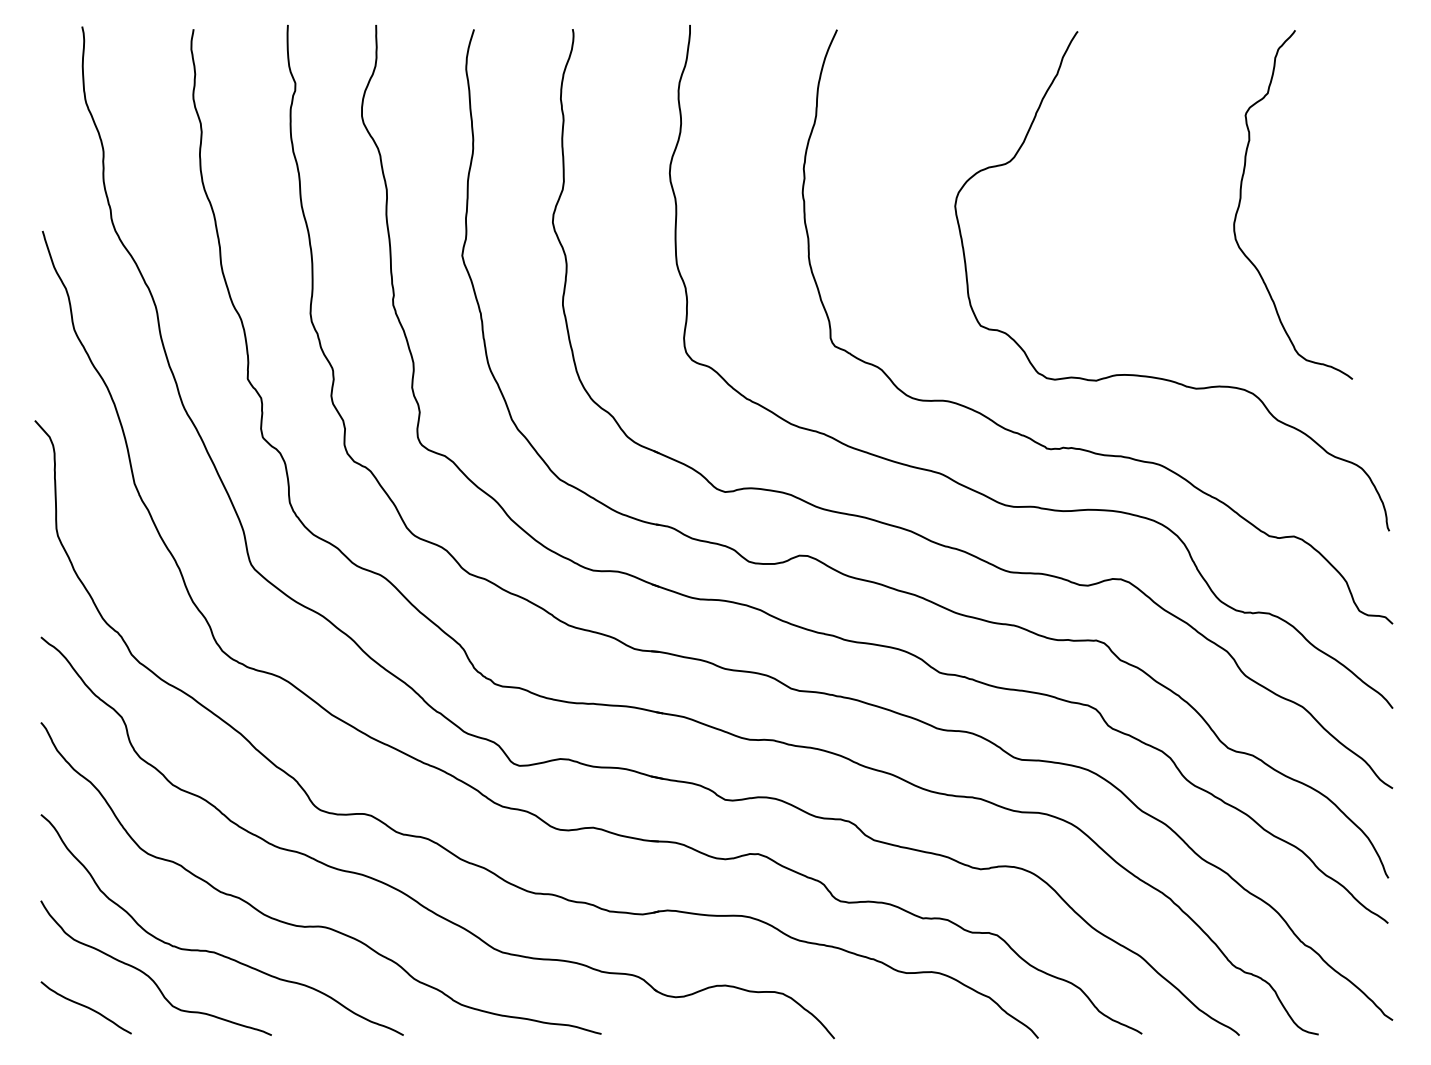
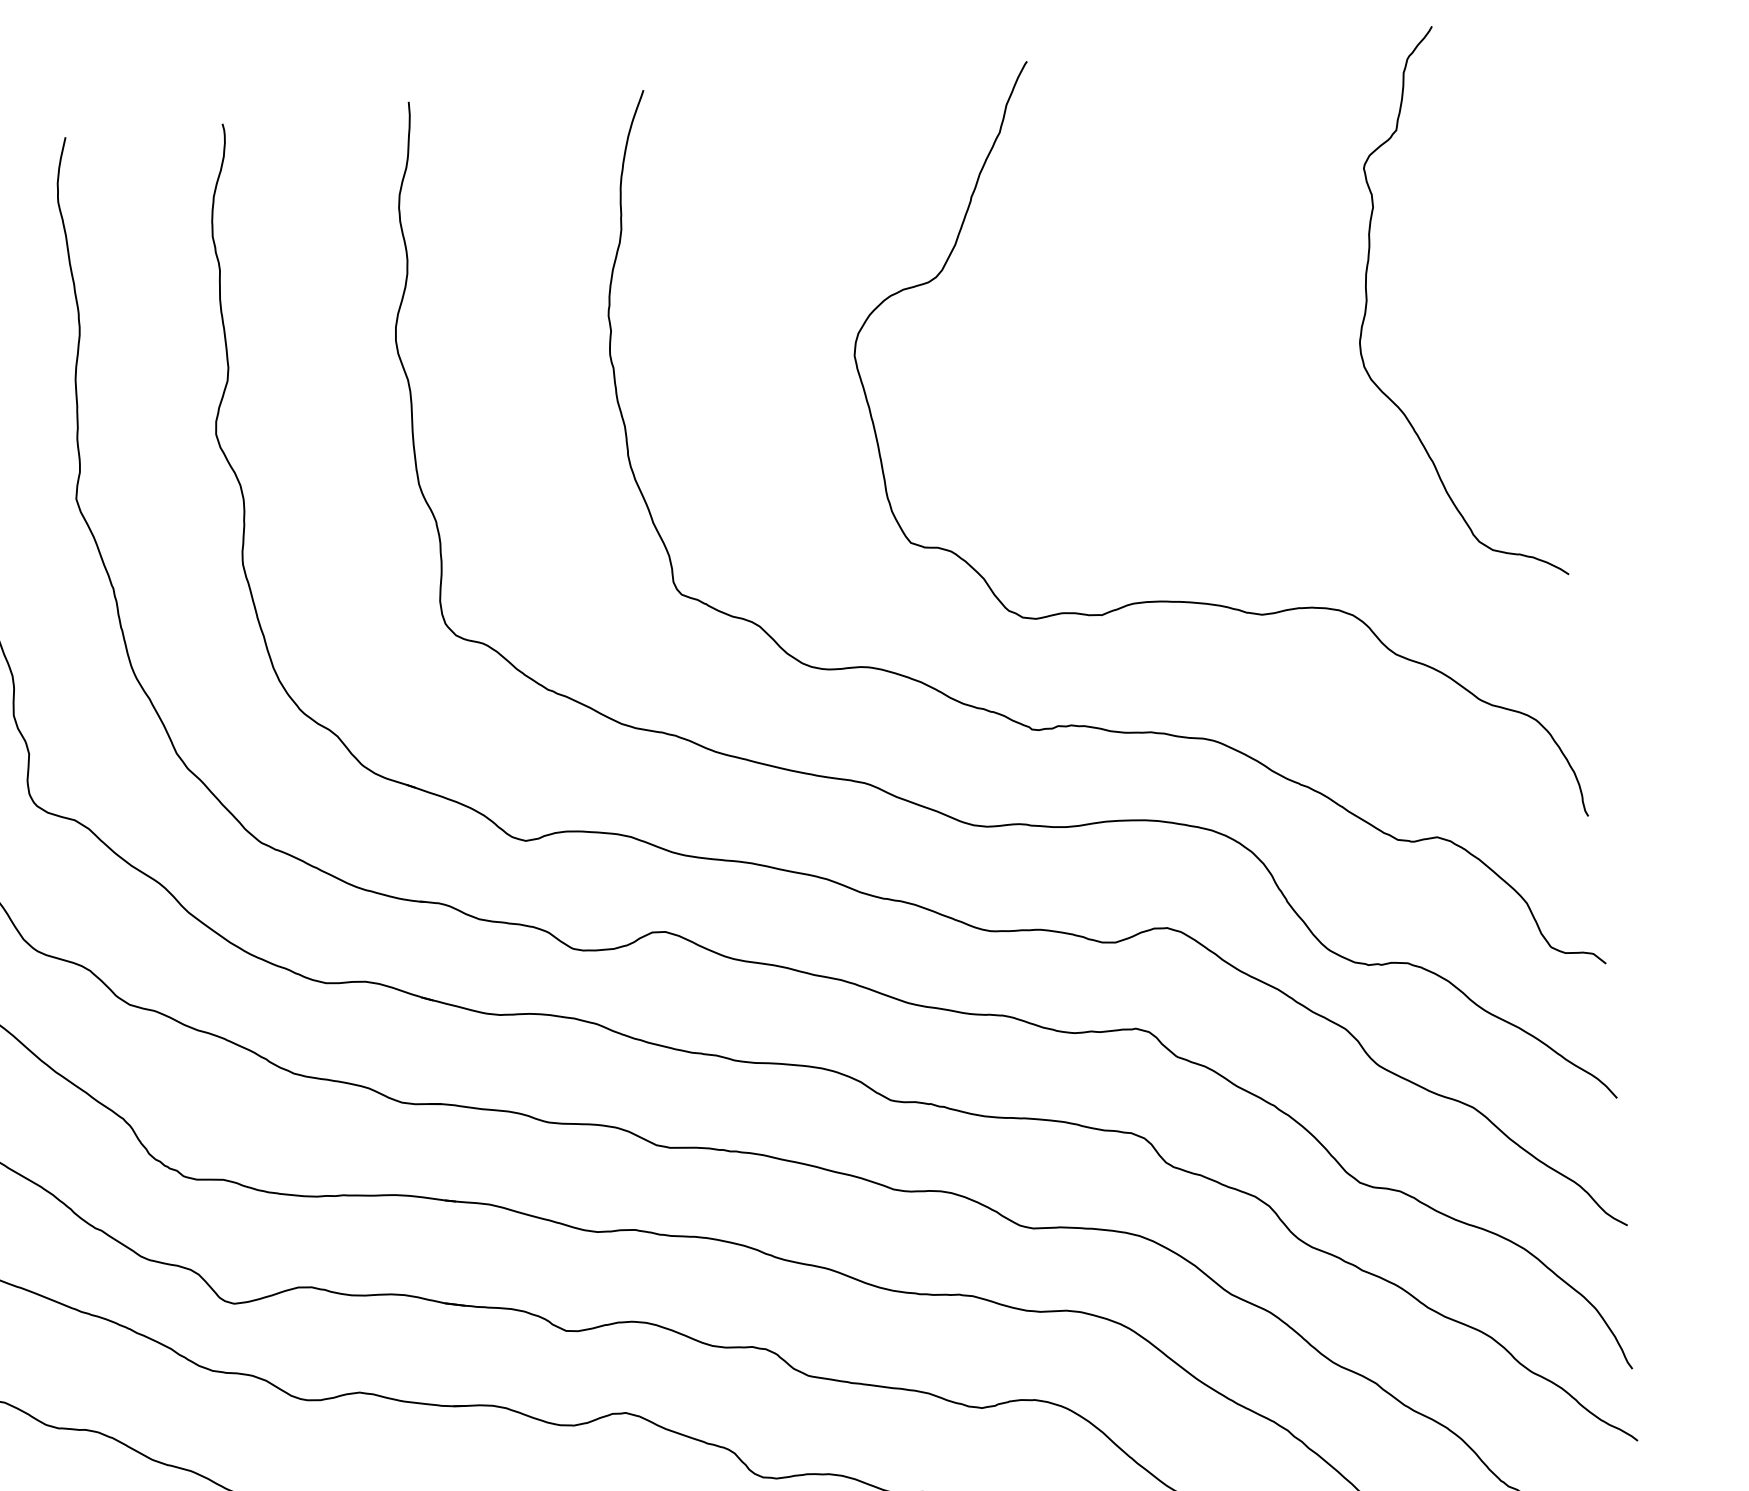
curve: (1241, 199) -> (1368, 302), moved

